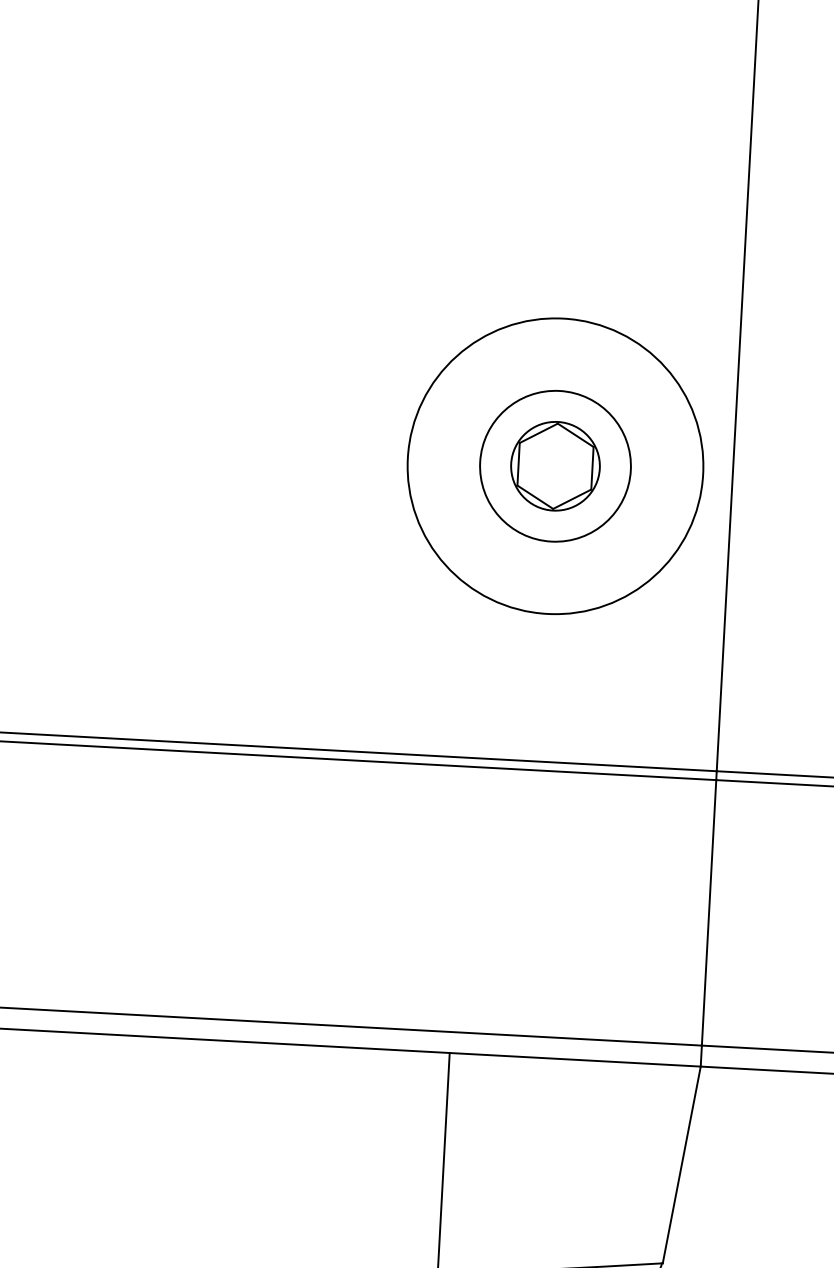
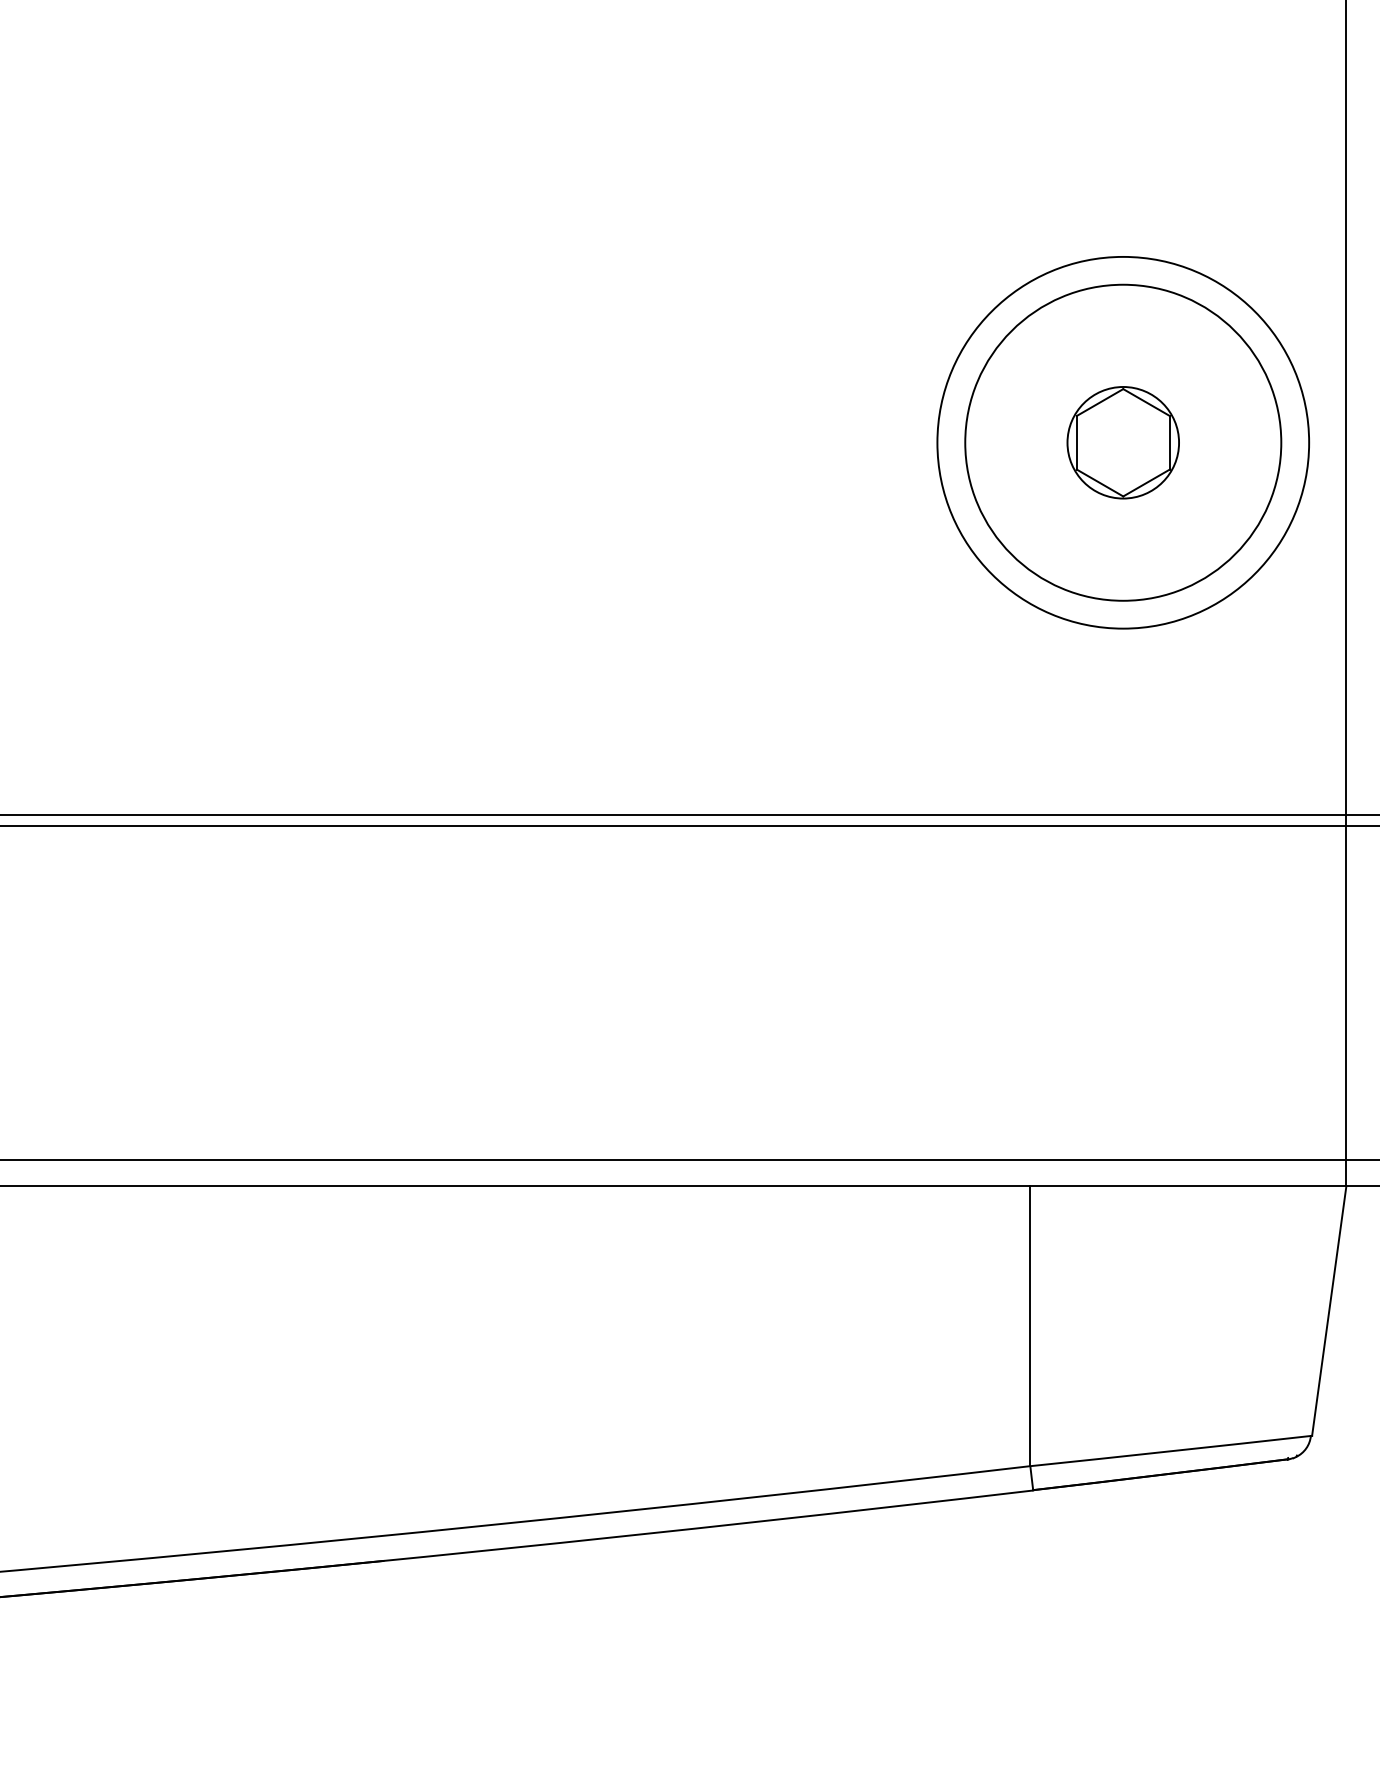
circle: (555, 466) -> (1123, 442), size x1.67

